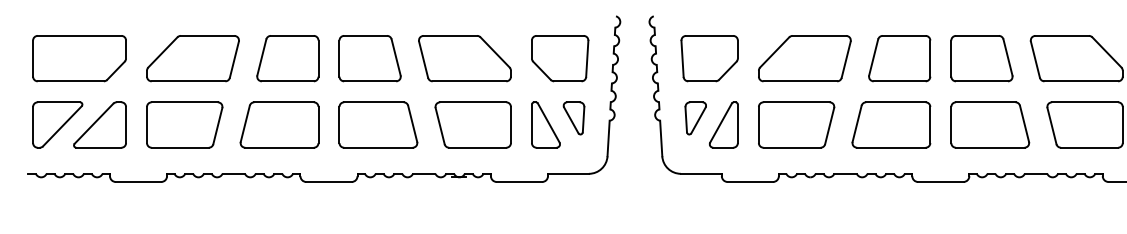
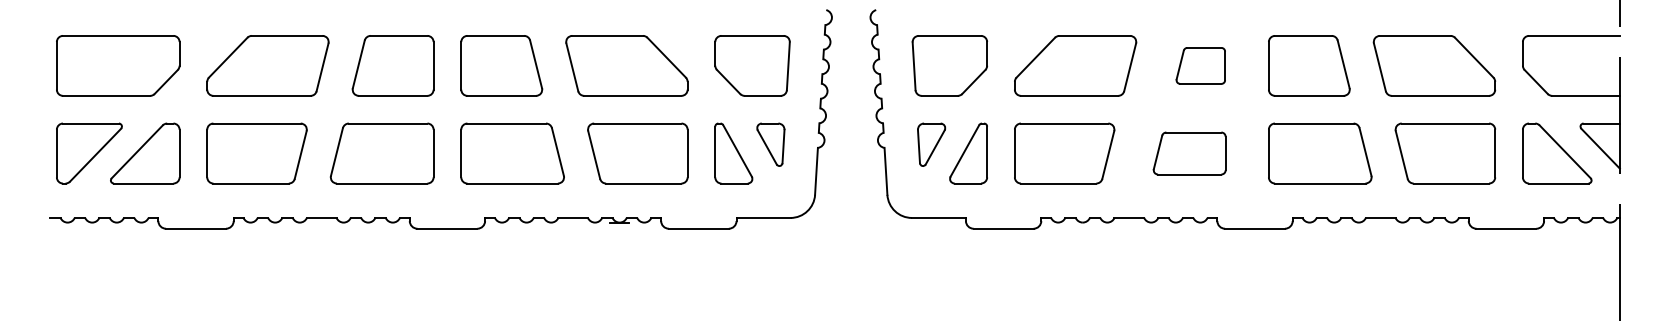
part: (899, 58) -> (1200, 65), size x0.6
part: (891, 124) -> (1189, 153), size x0.7

